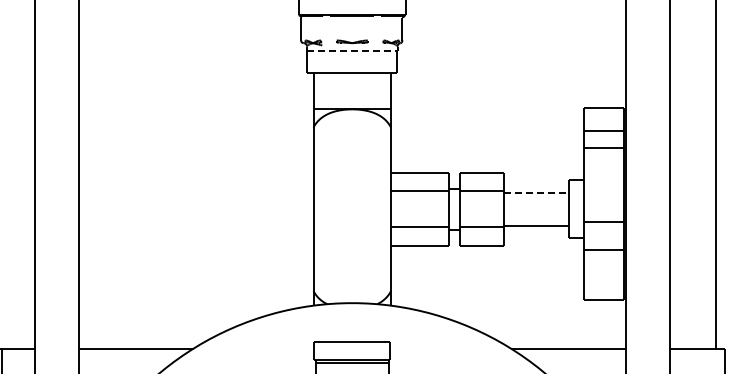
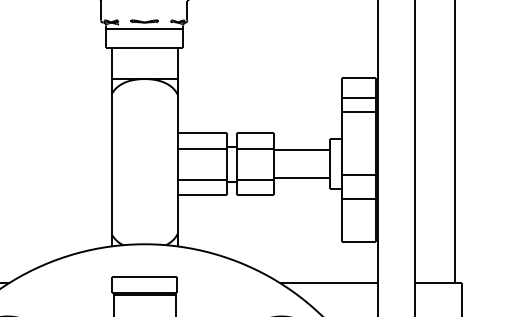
line: (352, 51) -> (144, 29), dashed -> solid
line: (536, 192) -> (301, 149), dashed -> solid

